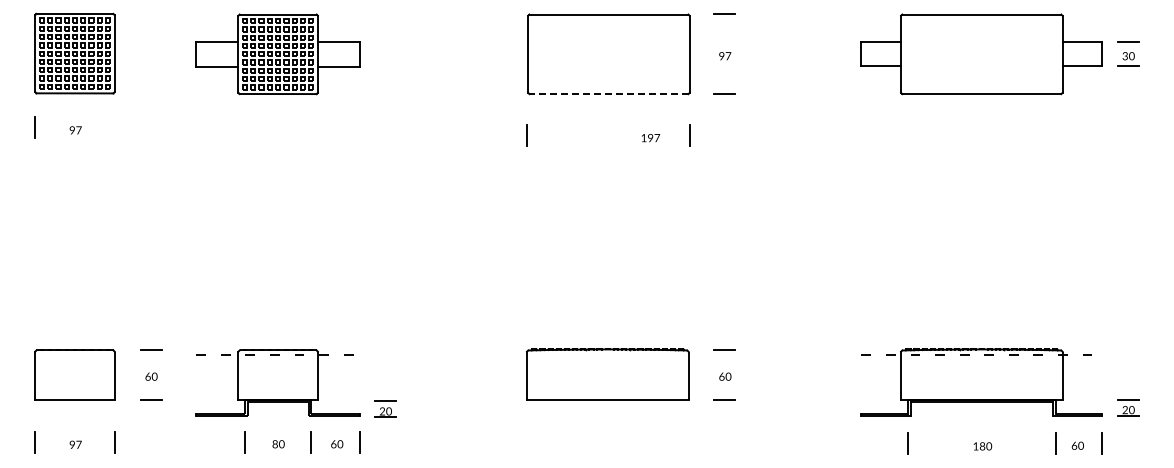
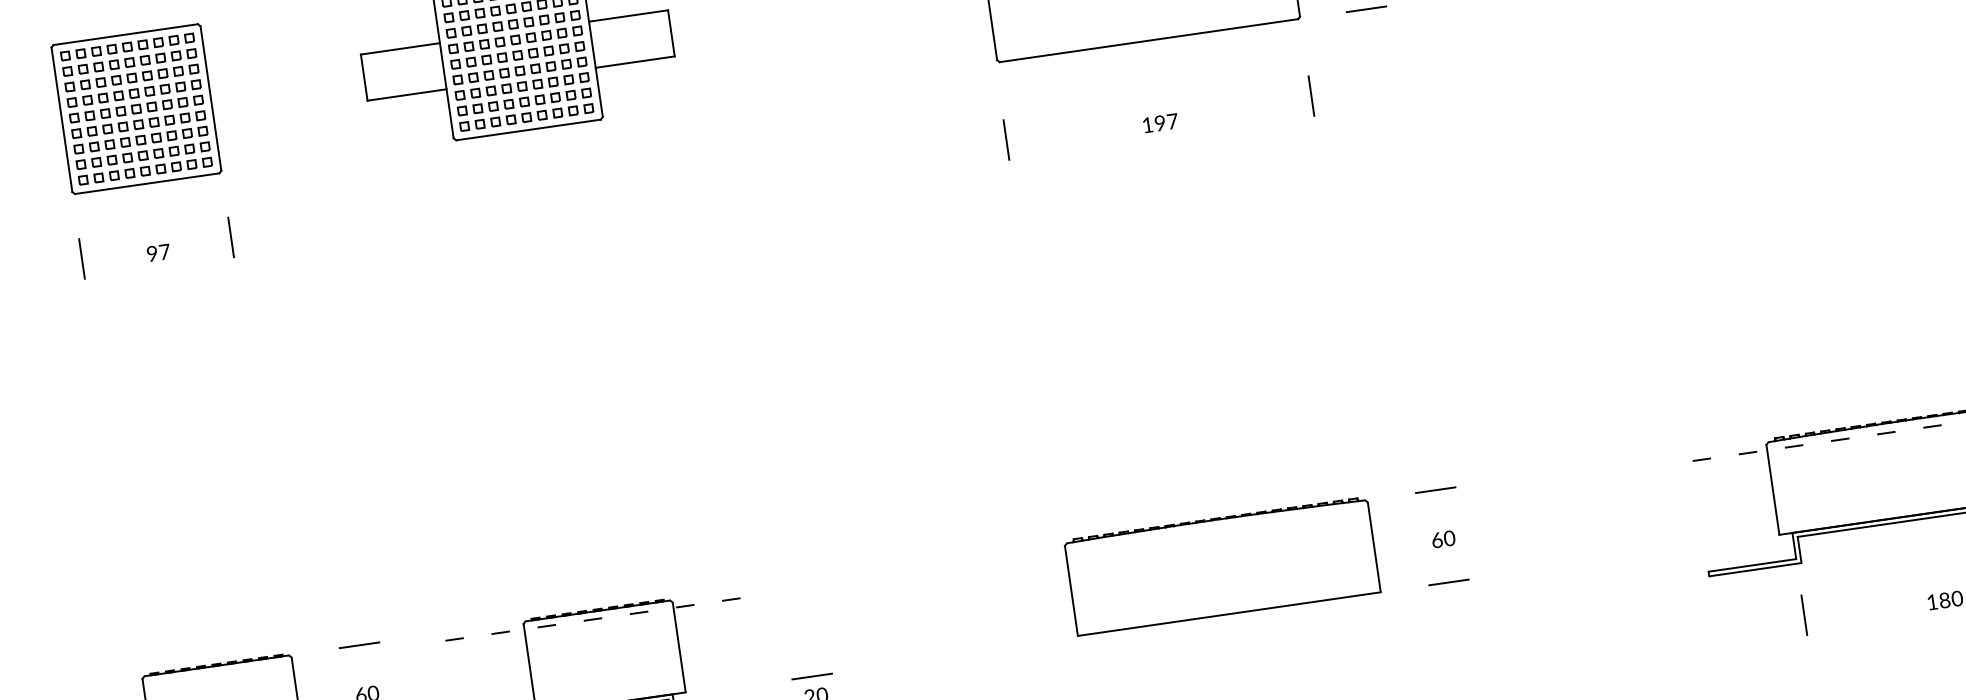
line: (608, 94) -> (1148, 41), dashed -> solid
line: (114, 127) -> (230, 236), added
text: (650, 138) -> (1160, 124), moved

